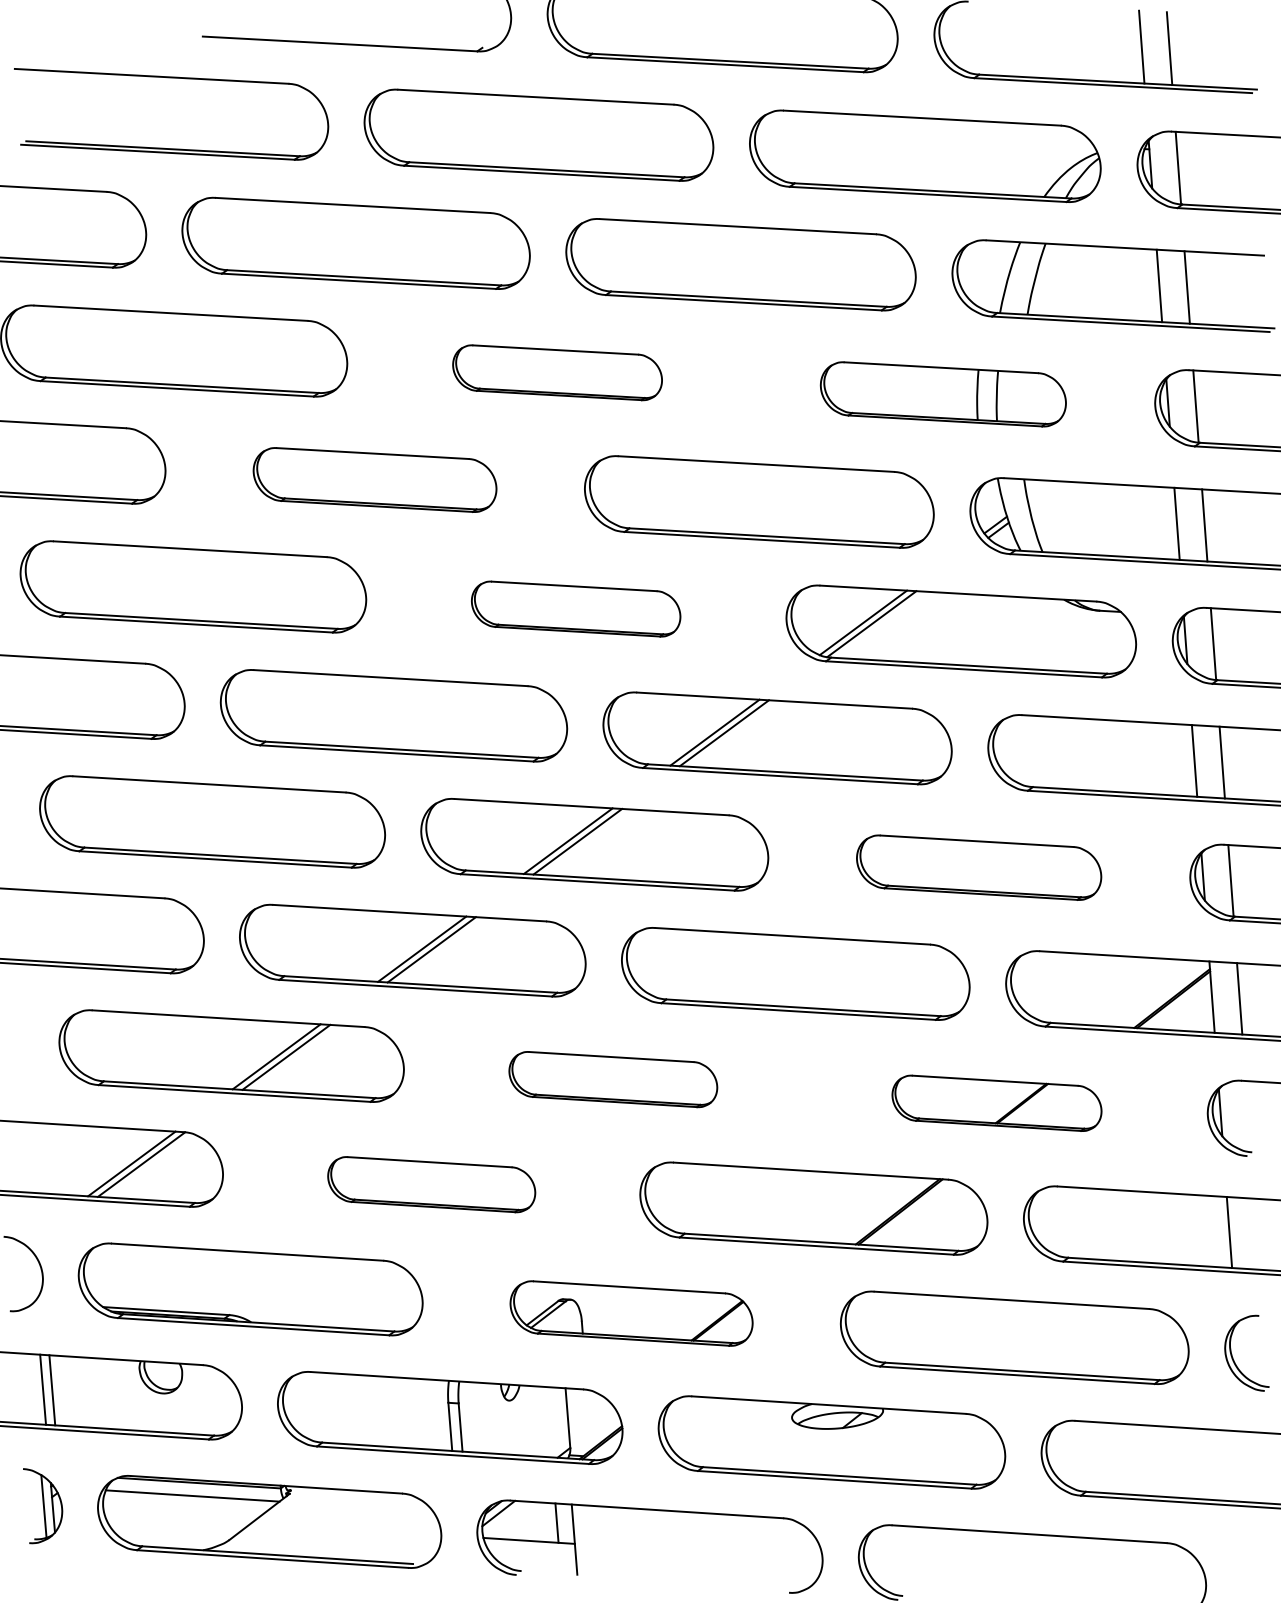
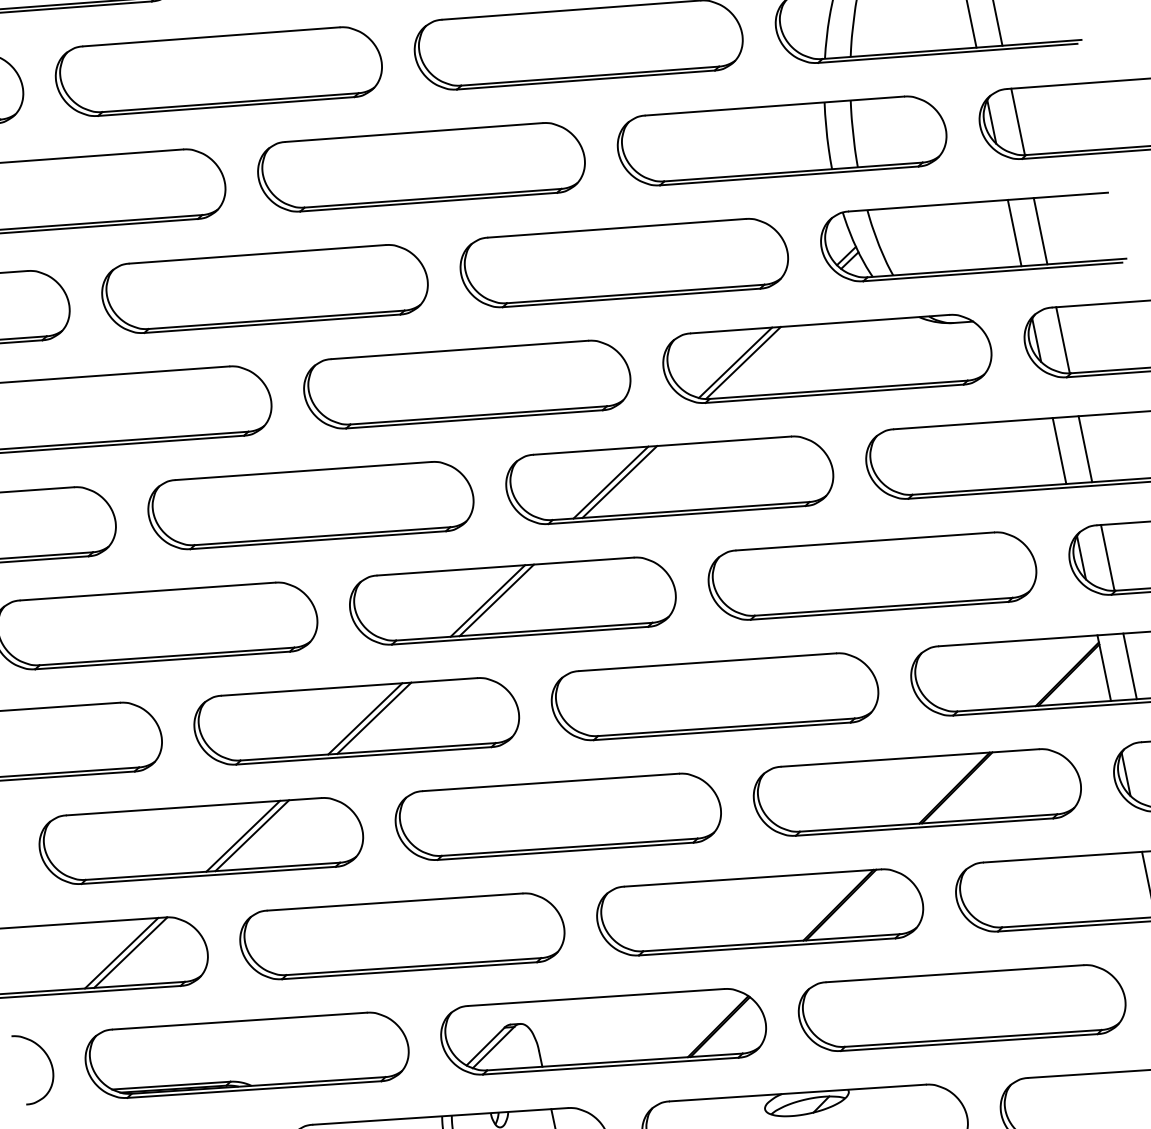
part: (557, 372) -> (421, 167), size x1.67
part: (943, 394) -> (782, 141), size x1.43
part: (374, 479) -> (264, 288), size x1.43
part: (575, 608) -> (466, 384), size x1.67
part: (978, 867) -> (871, 575), size x1.43
part: (613, 1079) -> (558, 816), size x1.67
part: (996, 1103) -> (916, 792), size x1.67
part: (431, 1184) -> (402, 936), size x1.67
part: (631, 1313) -> (603, 1031), size x1.43

